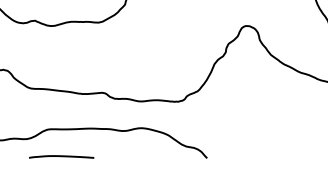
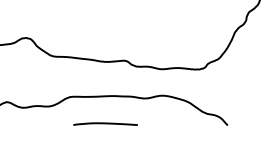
curve: (61, 156) -> (105, 123), moved

